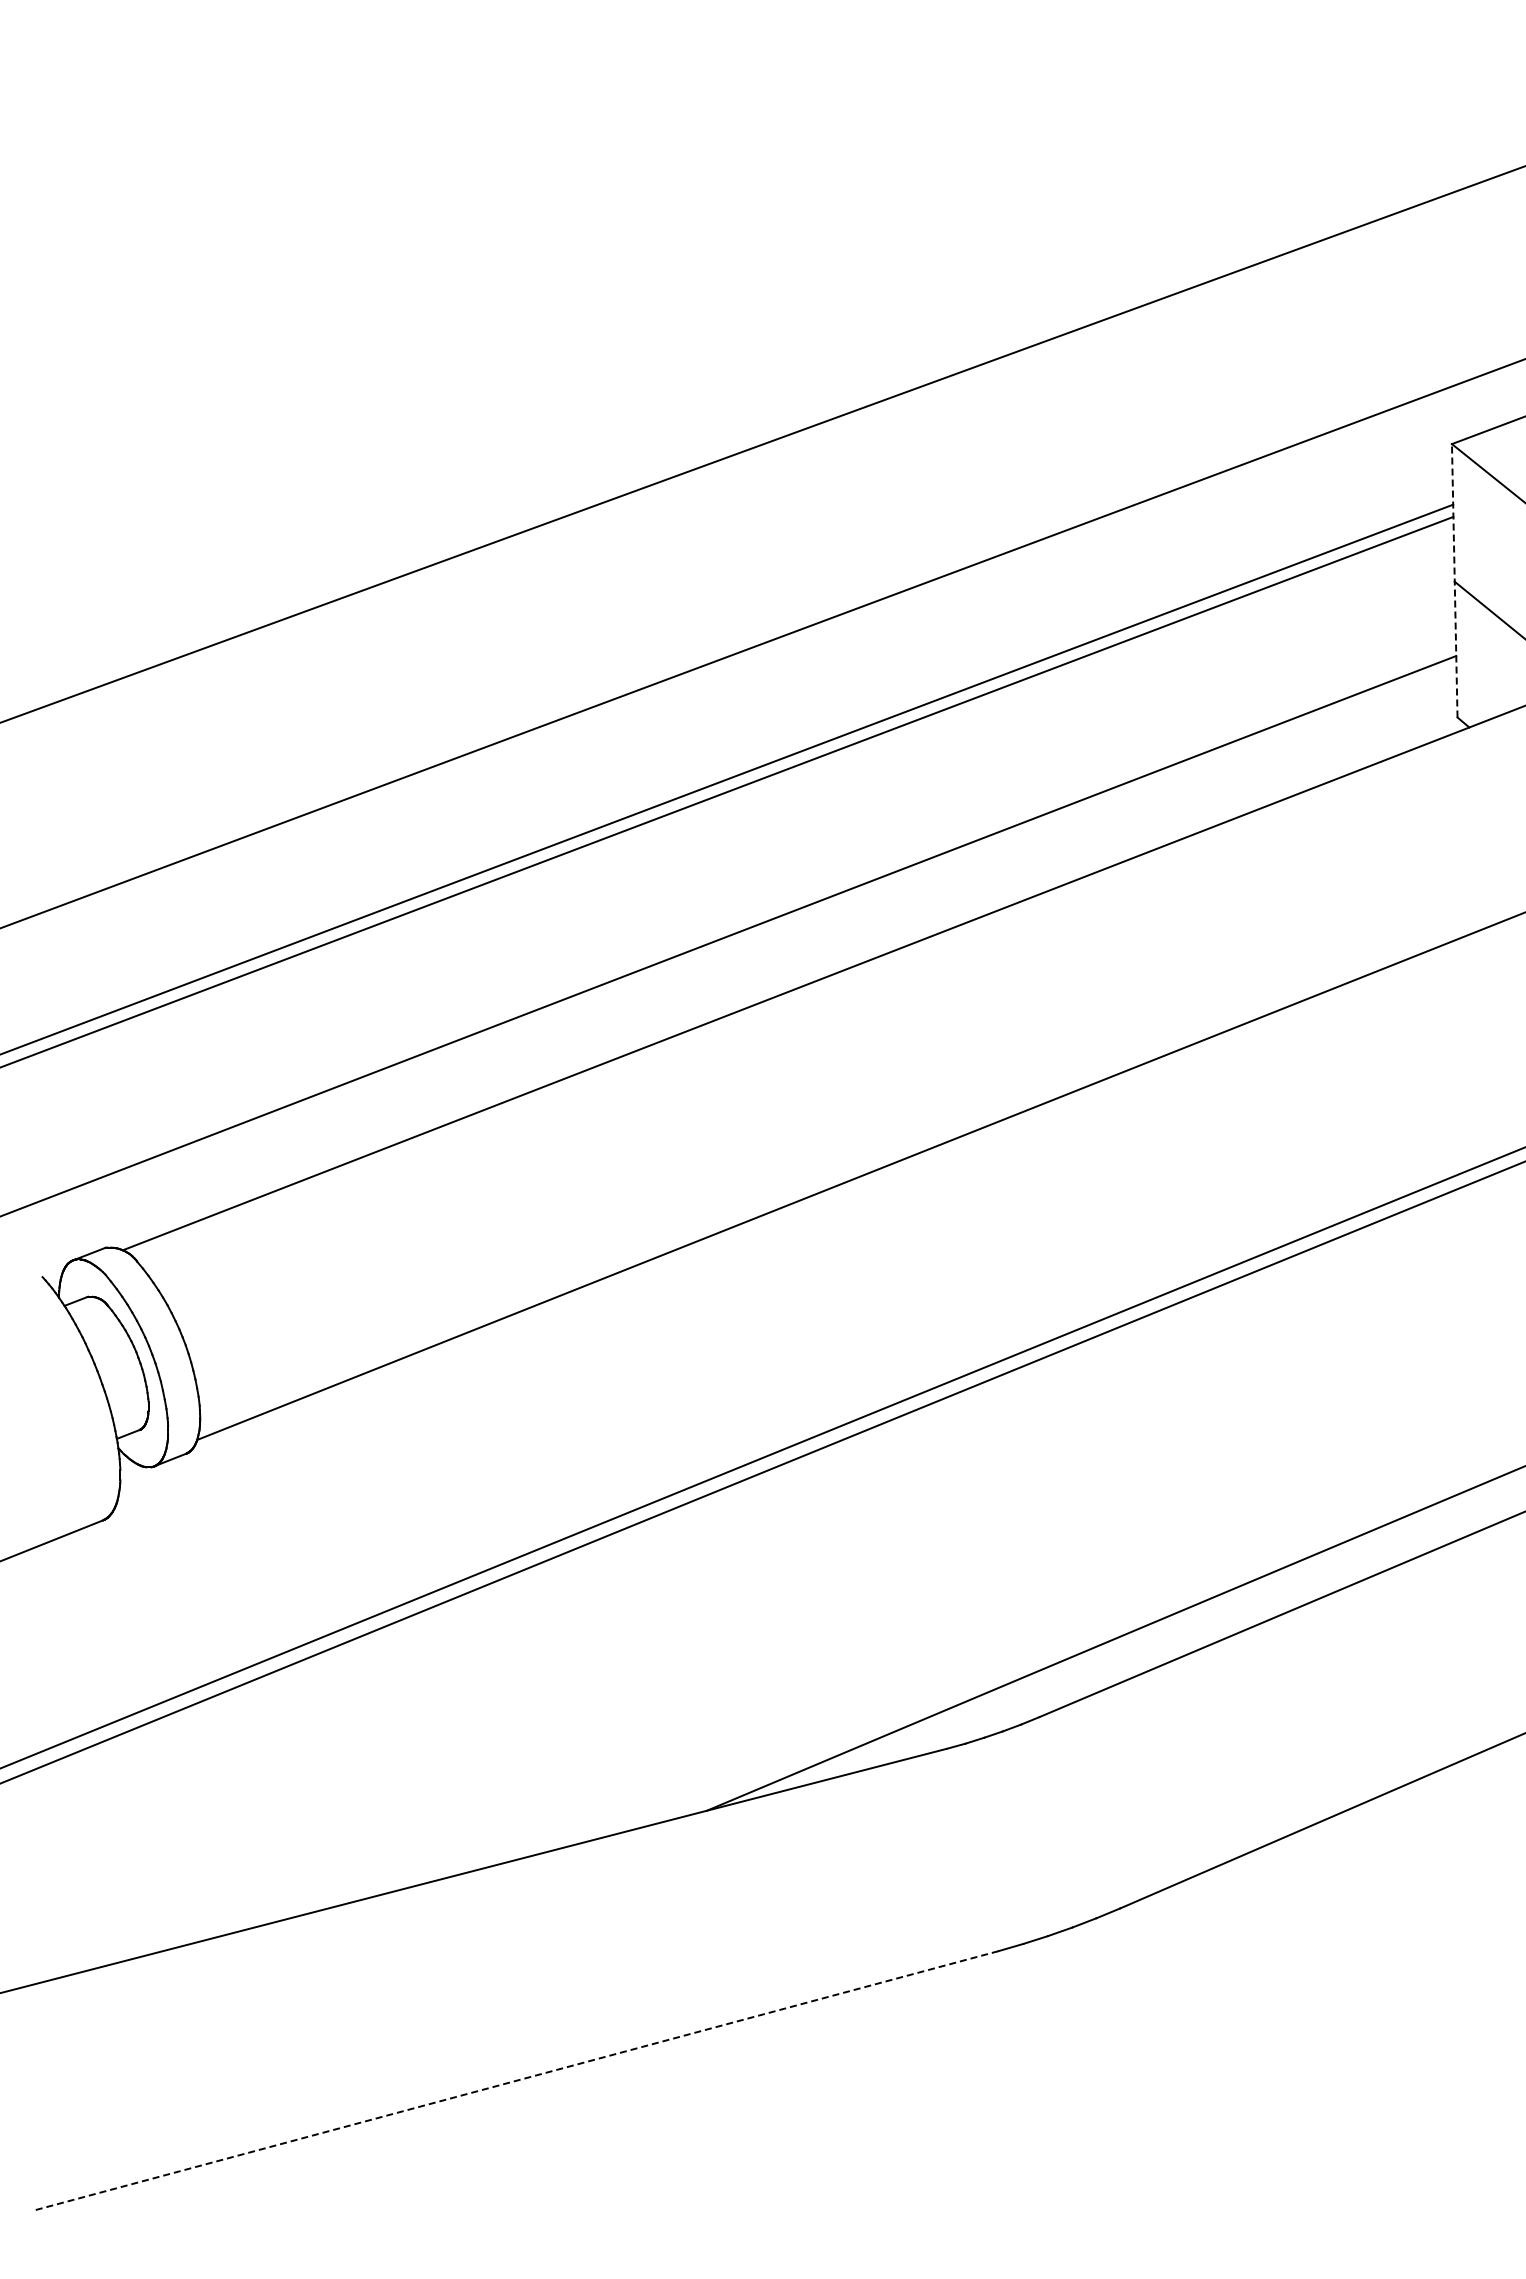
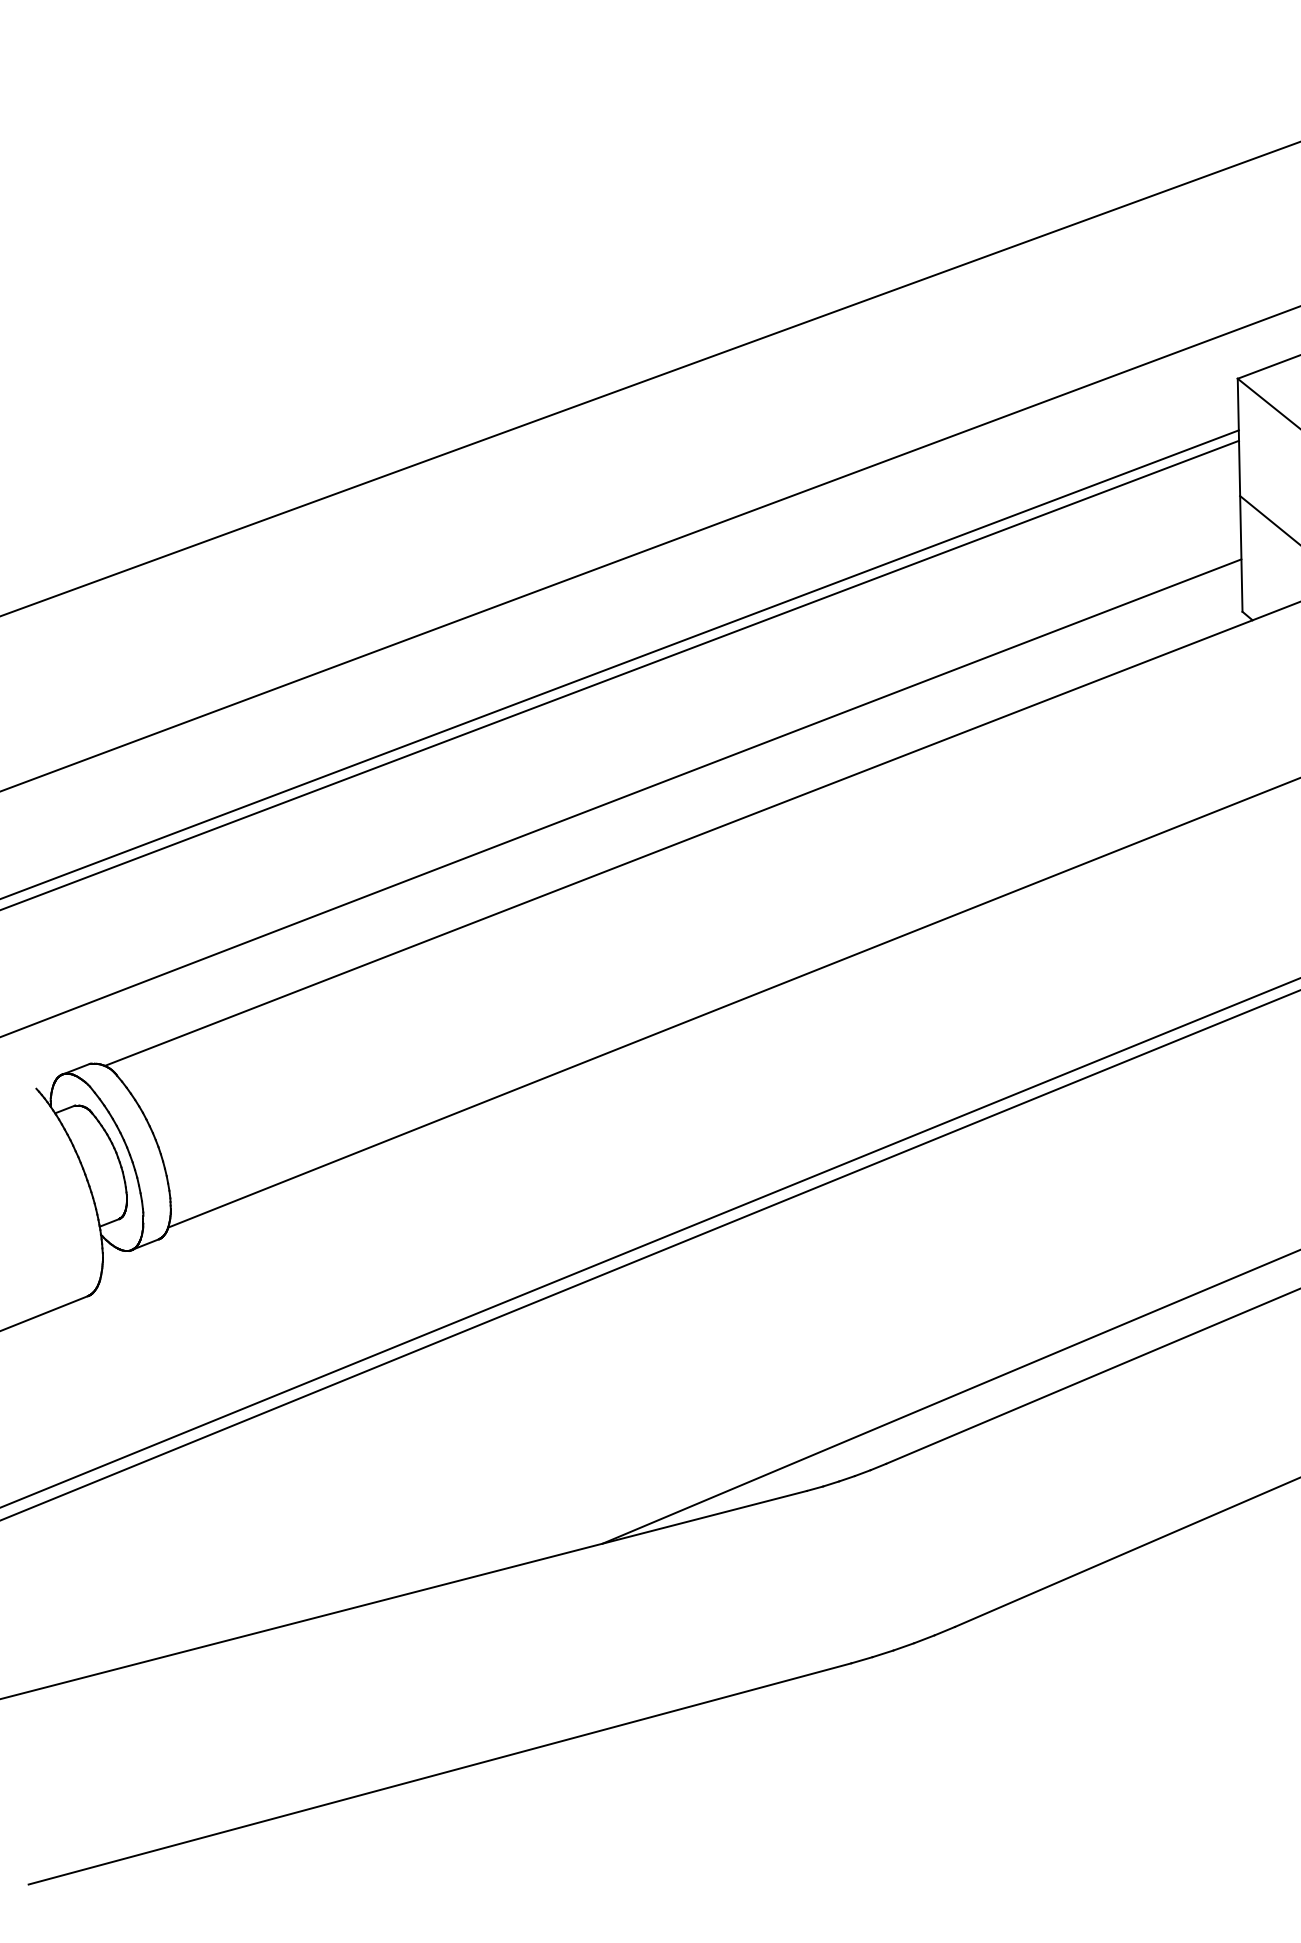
line: (1454, 580) -> (1239, 495), dashed -> solid
line: (516, 2080) -> (440, 1773), dashed -> solid

